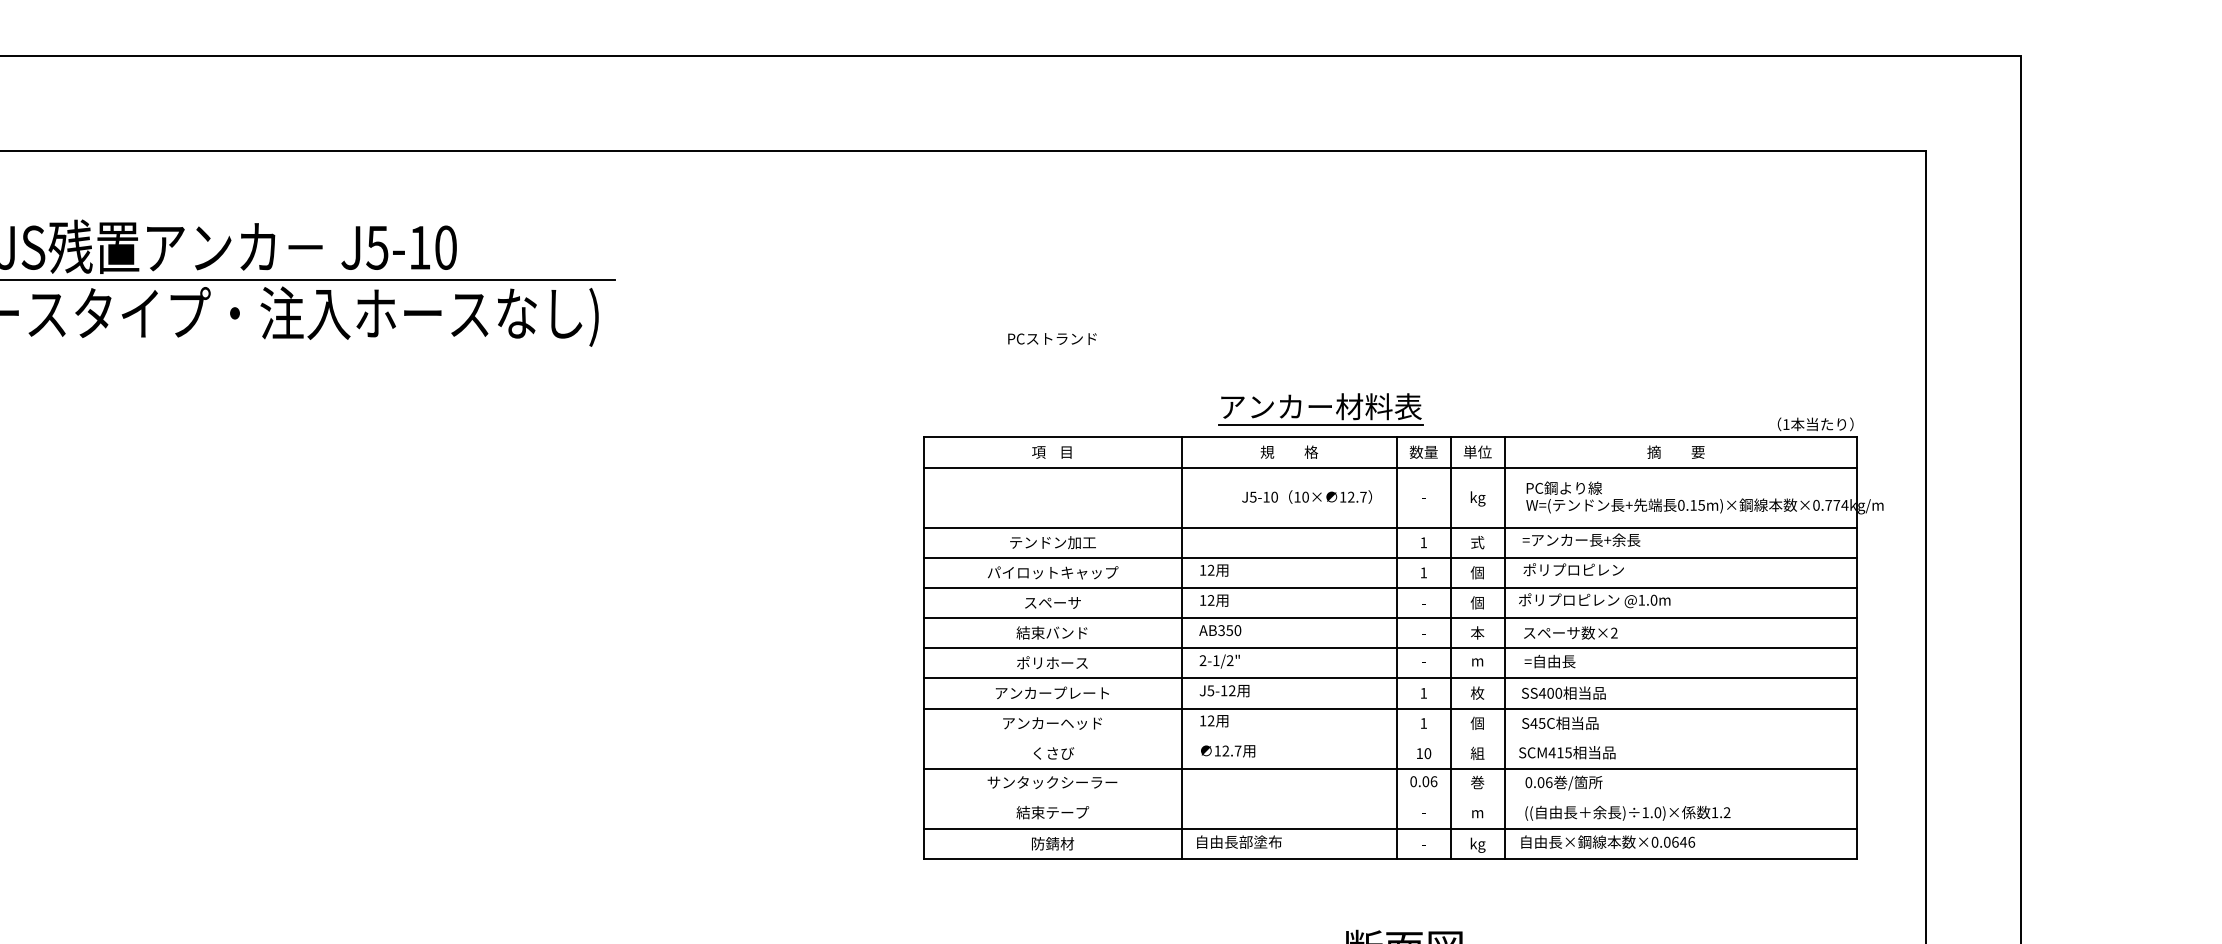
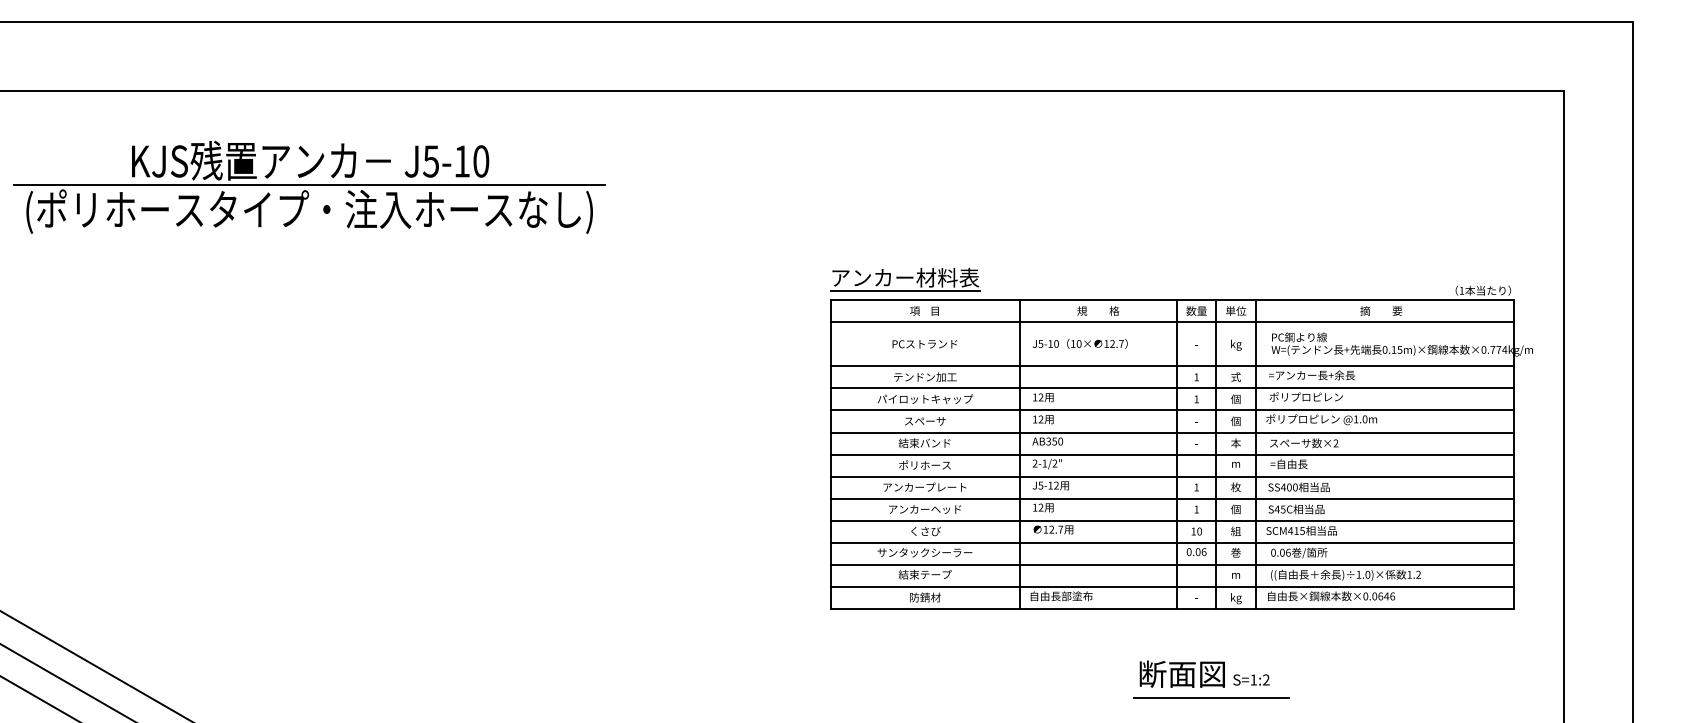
text: (1051, 339) -> (924, 344), moved
part: (1321, 409) -> (905, 279), moved
text: (1306, 496) -> (1079, 343), moved
line: (1389, 738) -> (1171, 520), added
line: (1389, 798) -> (1171, 564), added

